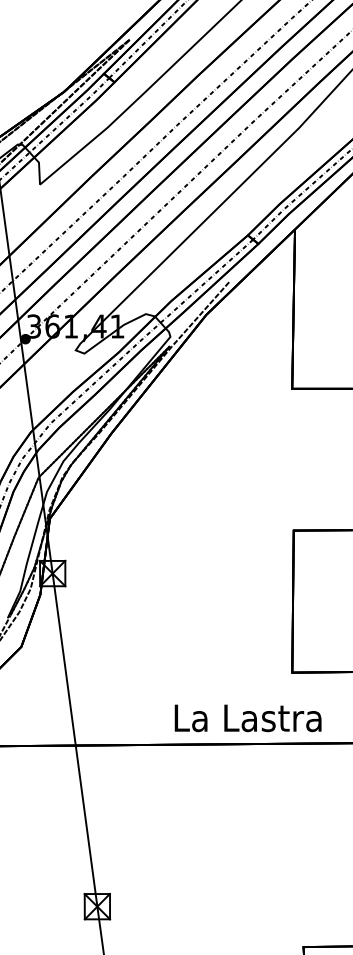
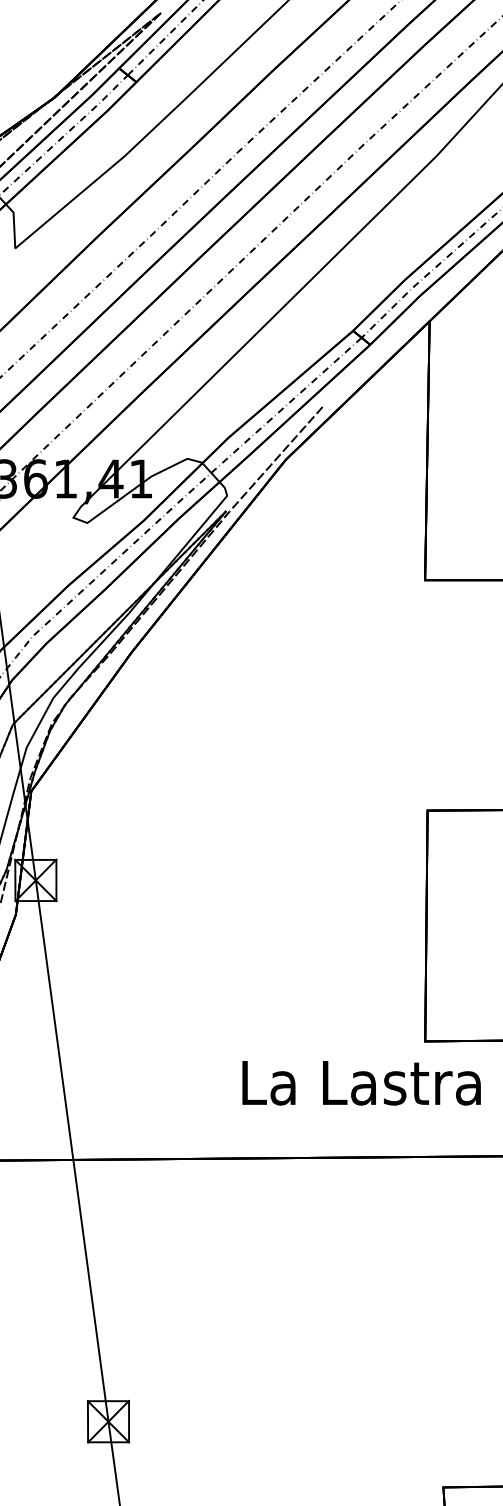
text: (247, 718) -> (360, 1083), moved

